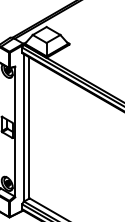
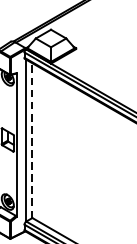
line: (29, 127) -> (32, 140), solid -> dashed

